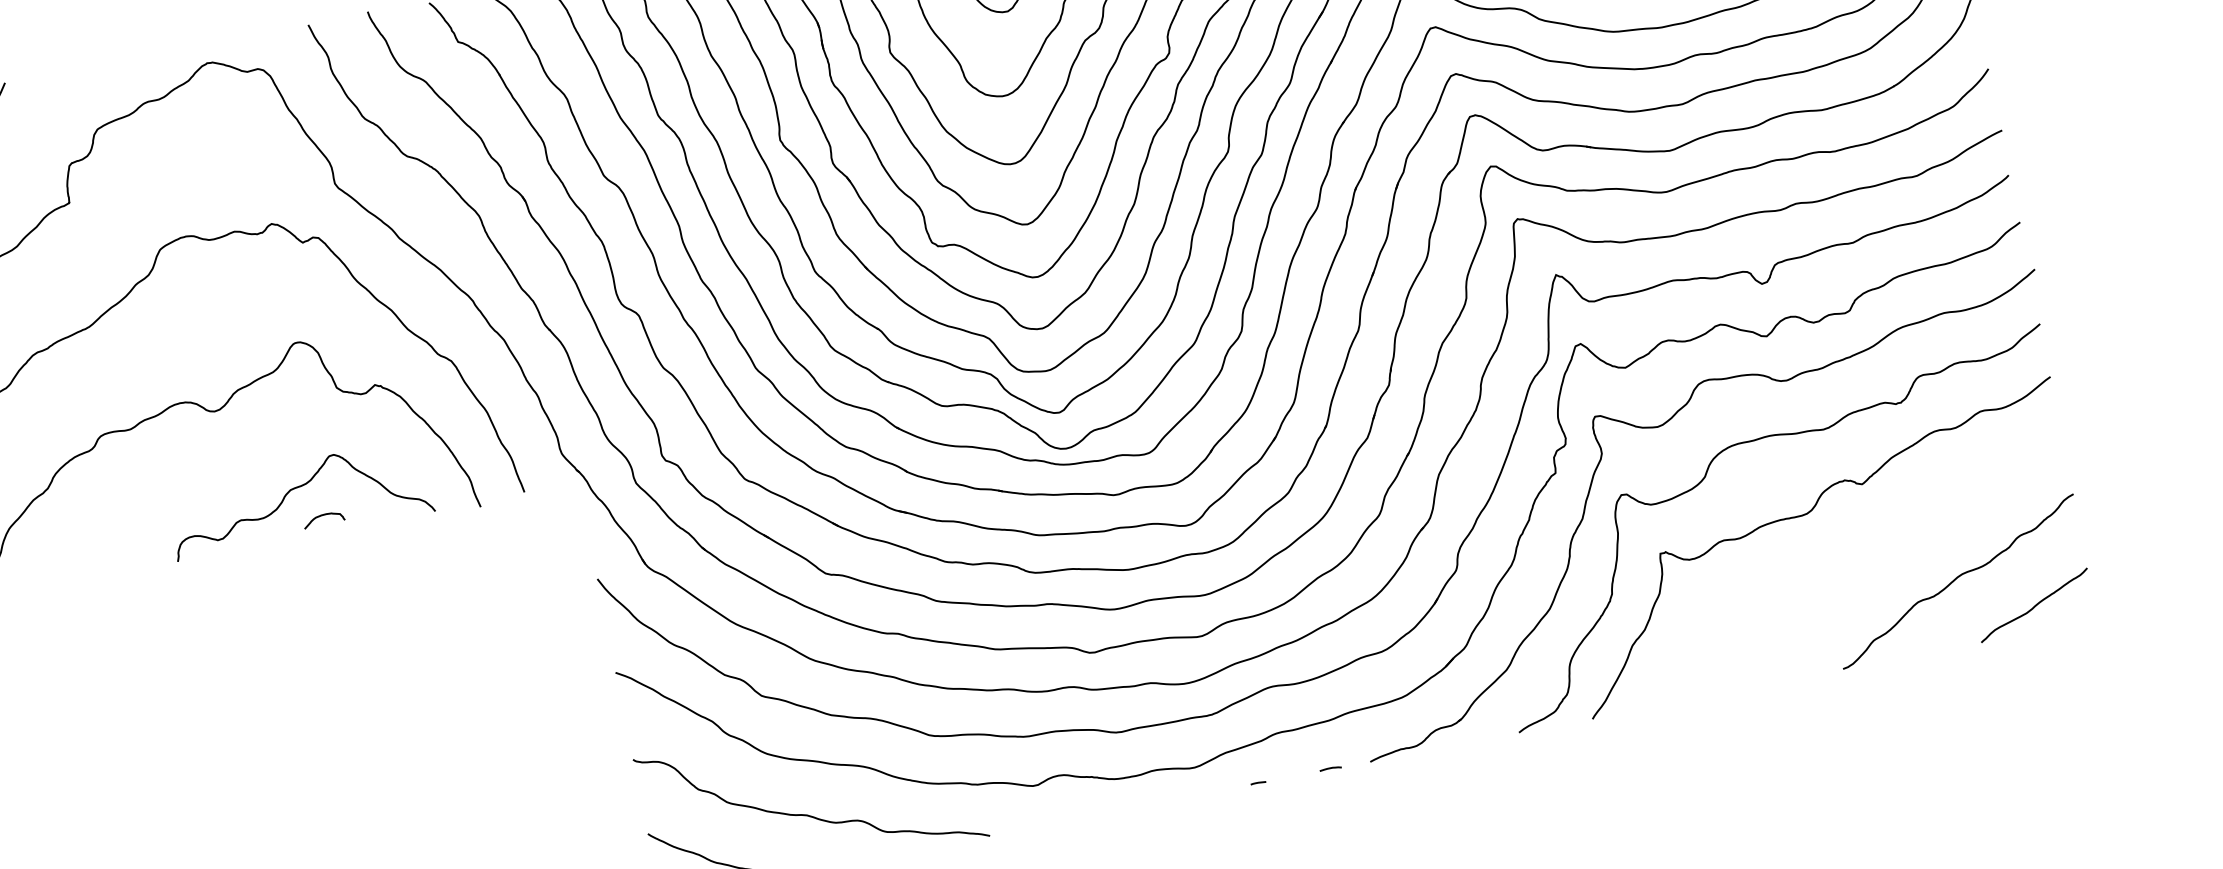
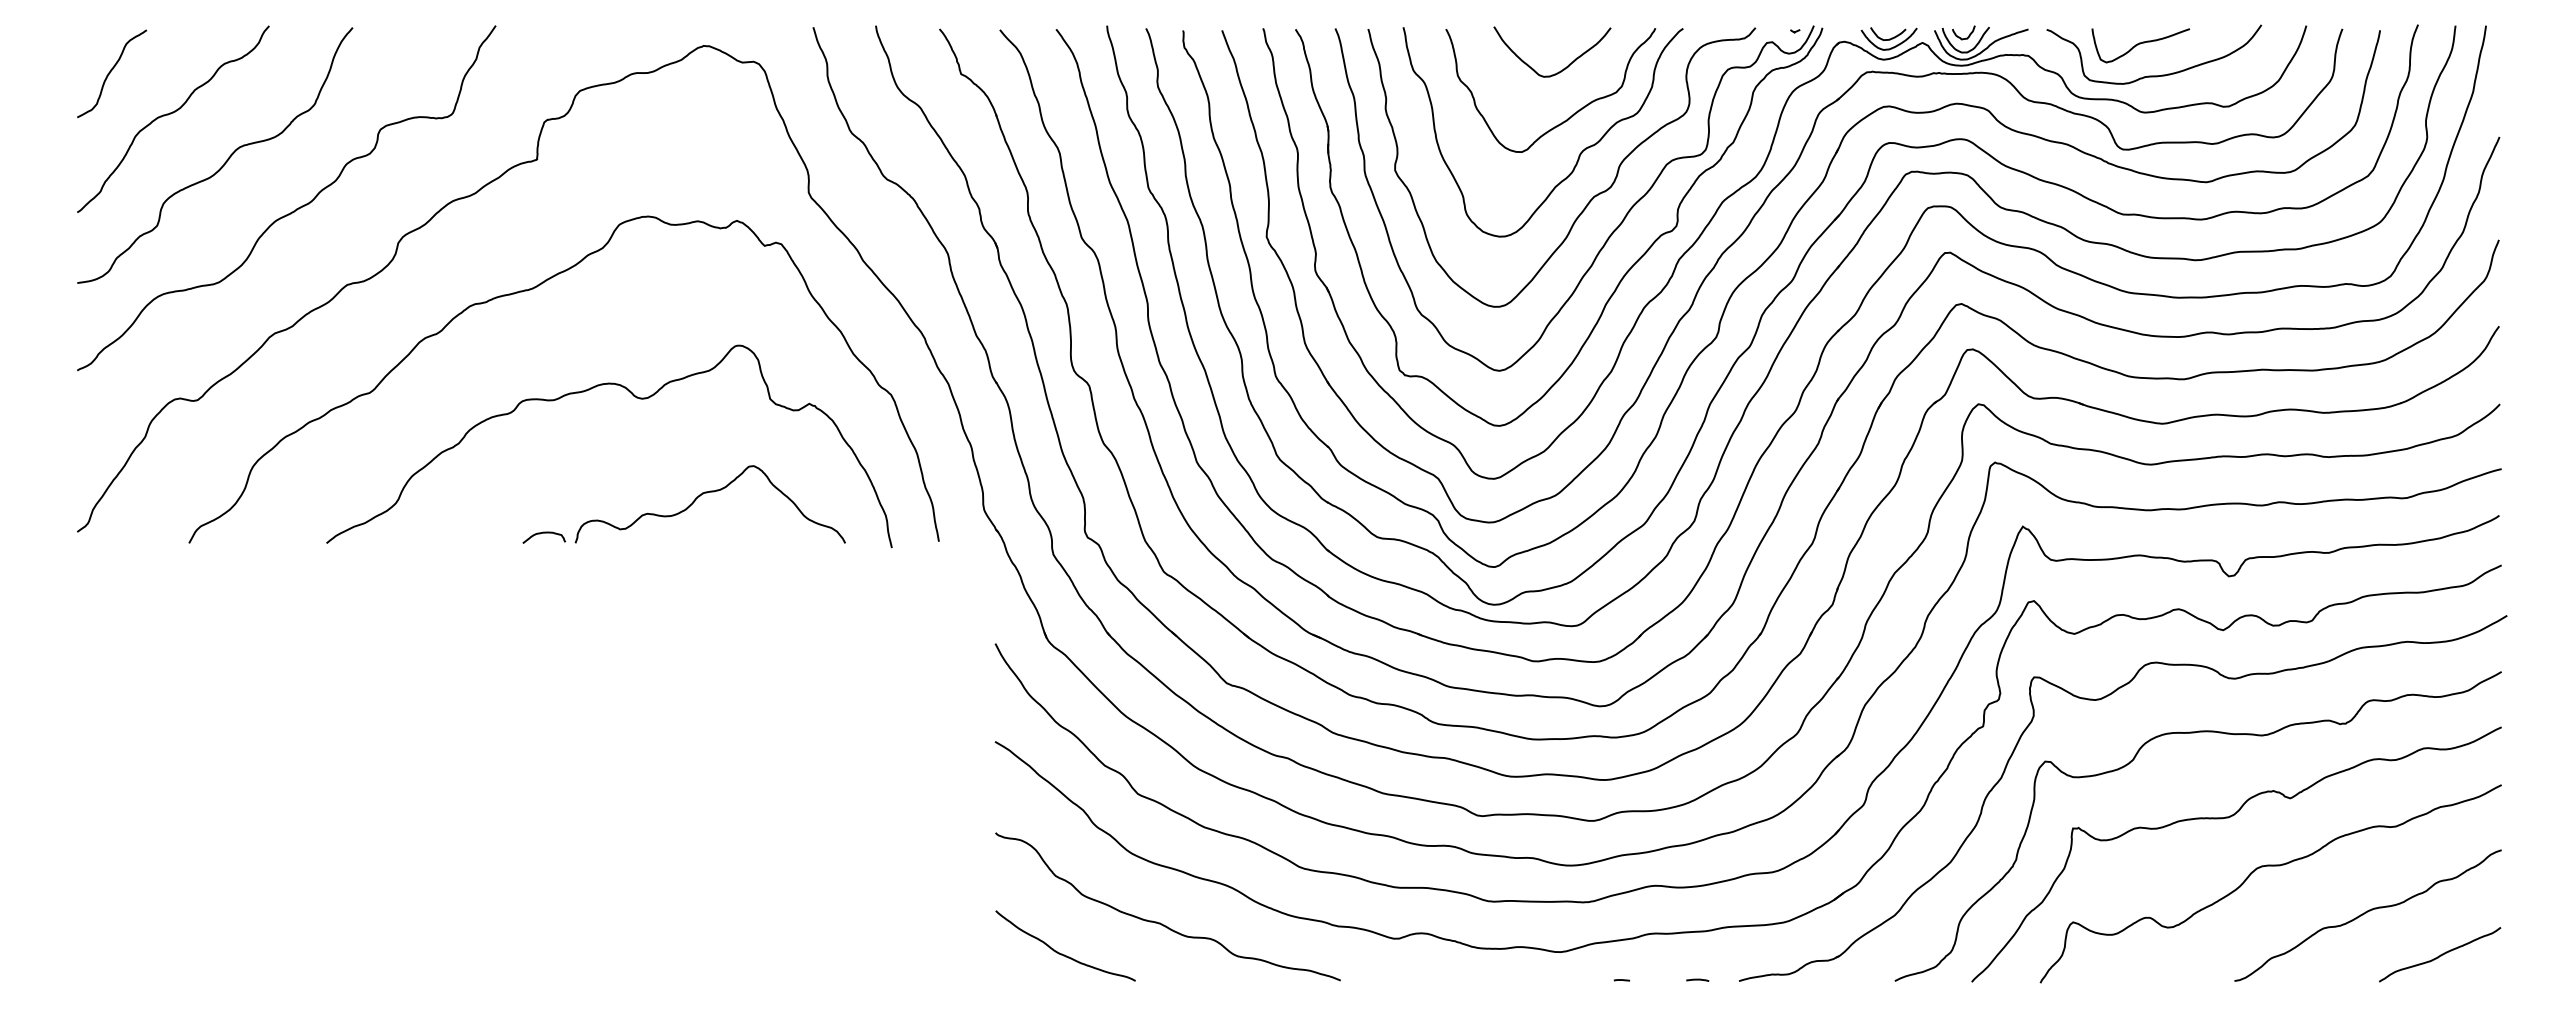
curve: (323, 515) -> (544, 533), moved
curve: (1856, 552) -> (2270, 866), added

